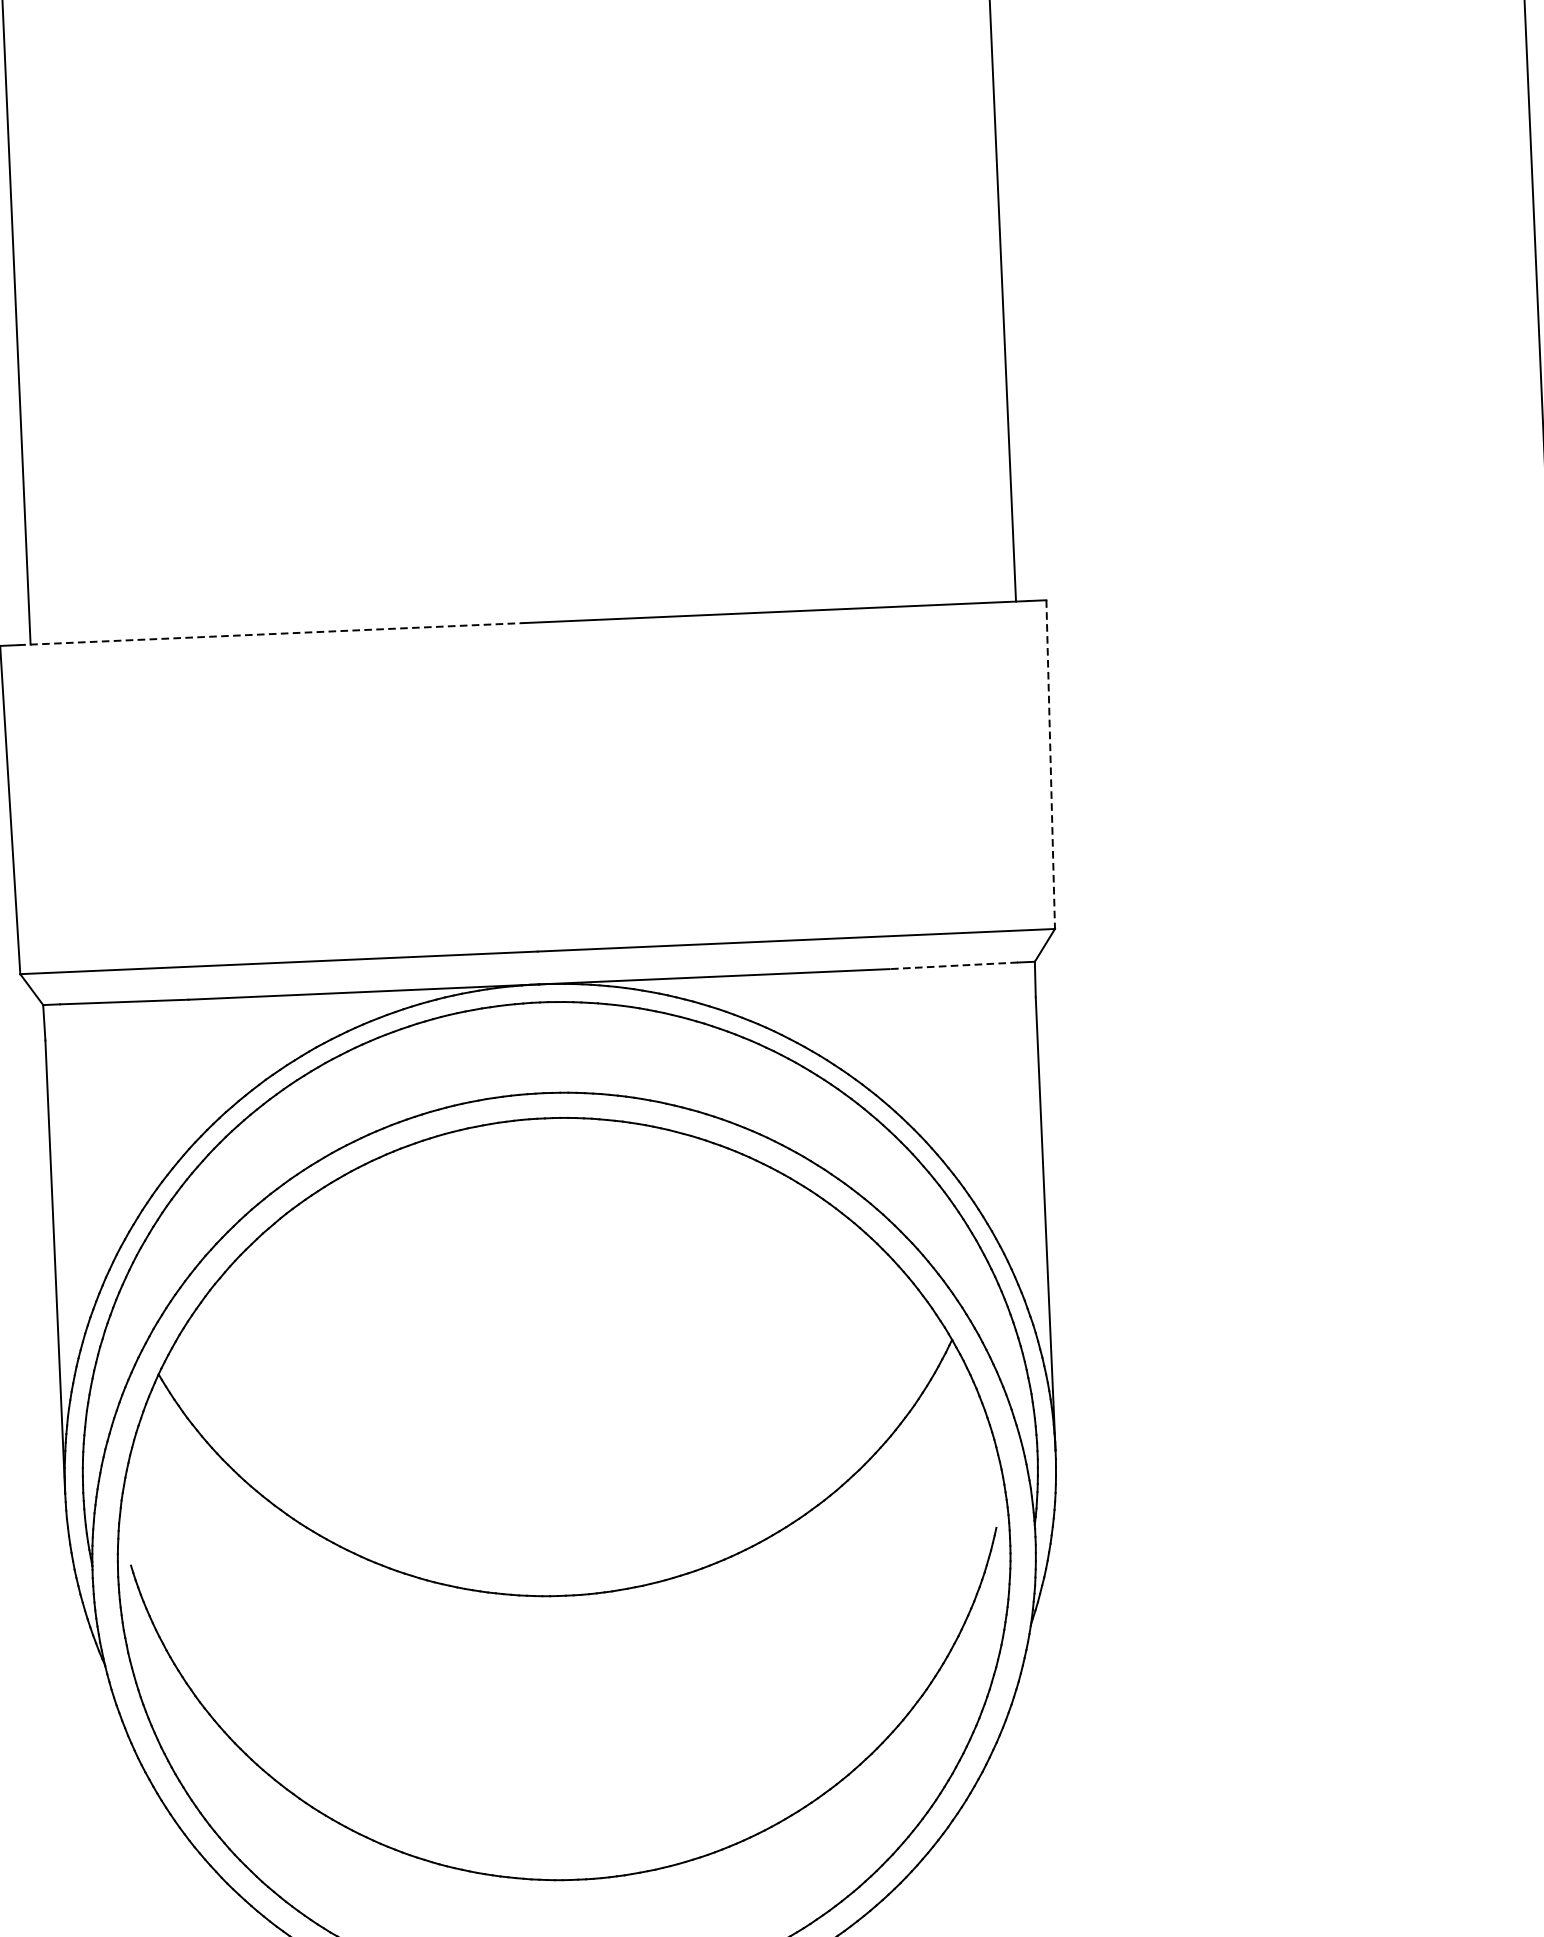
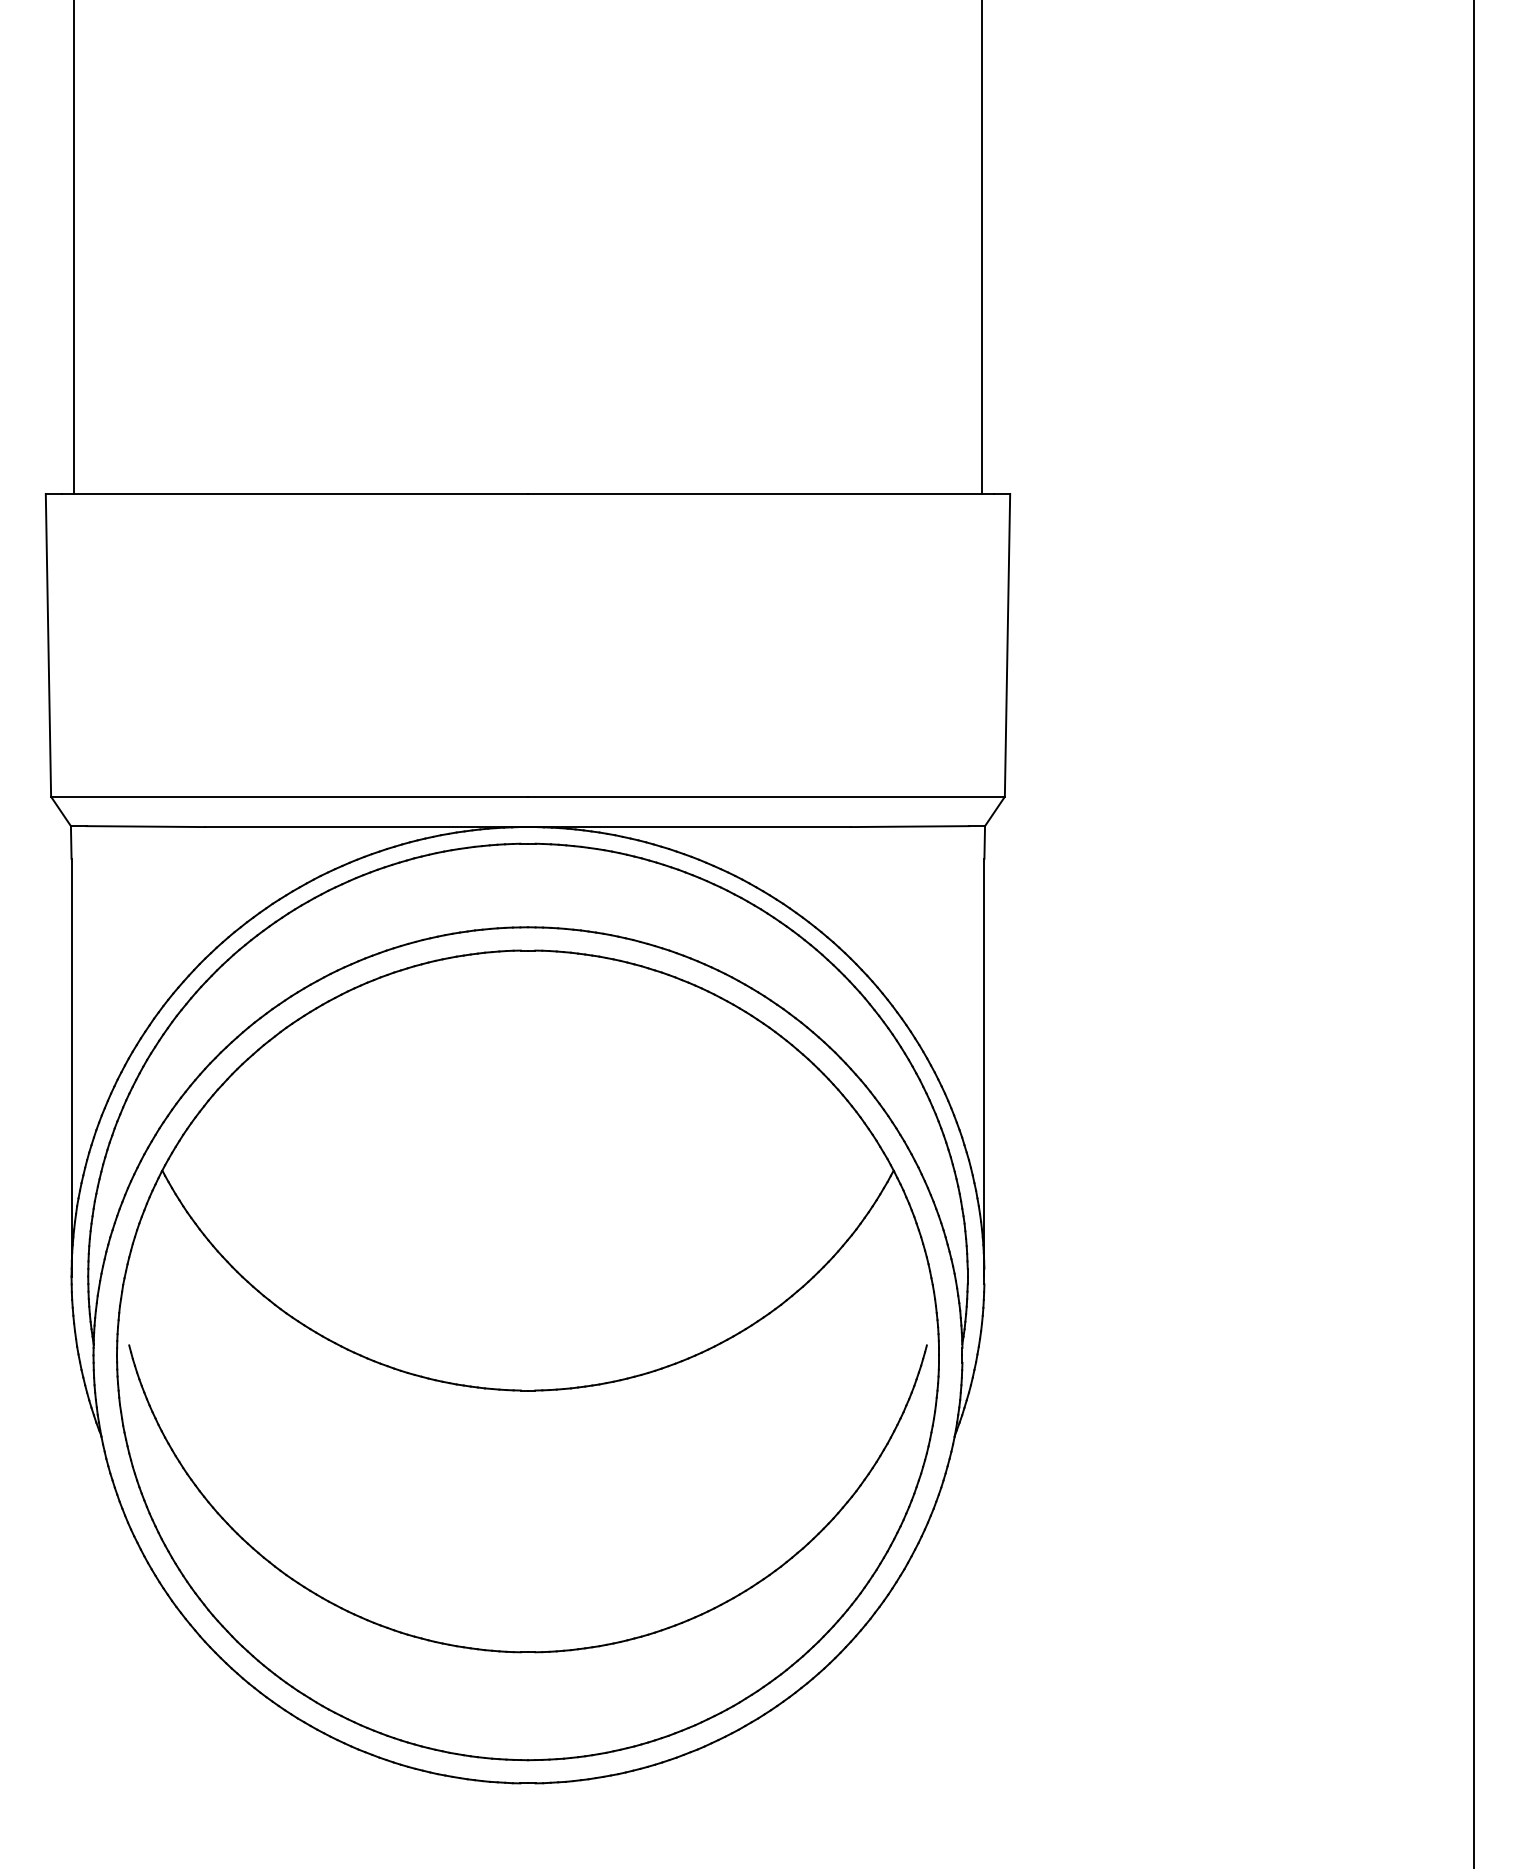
line: (271, 634) -> (295, 494), dashed -> solid
line: (1050, 764) -> (1007, 645), dashed -> solid
line: (952, 965) -> (909, 826), dashed -> solid

